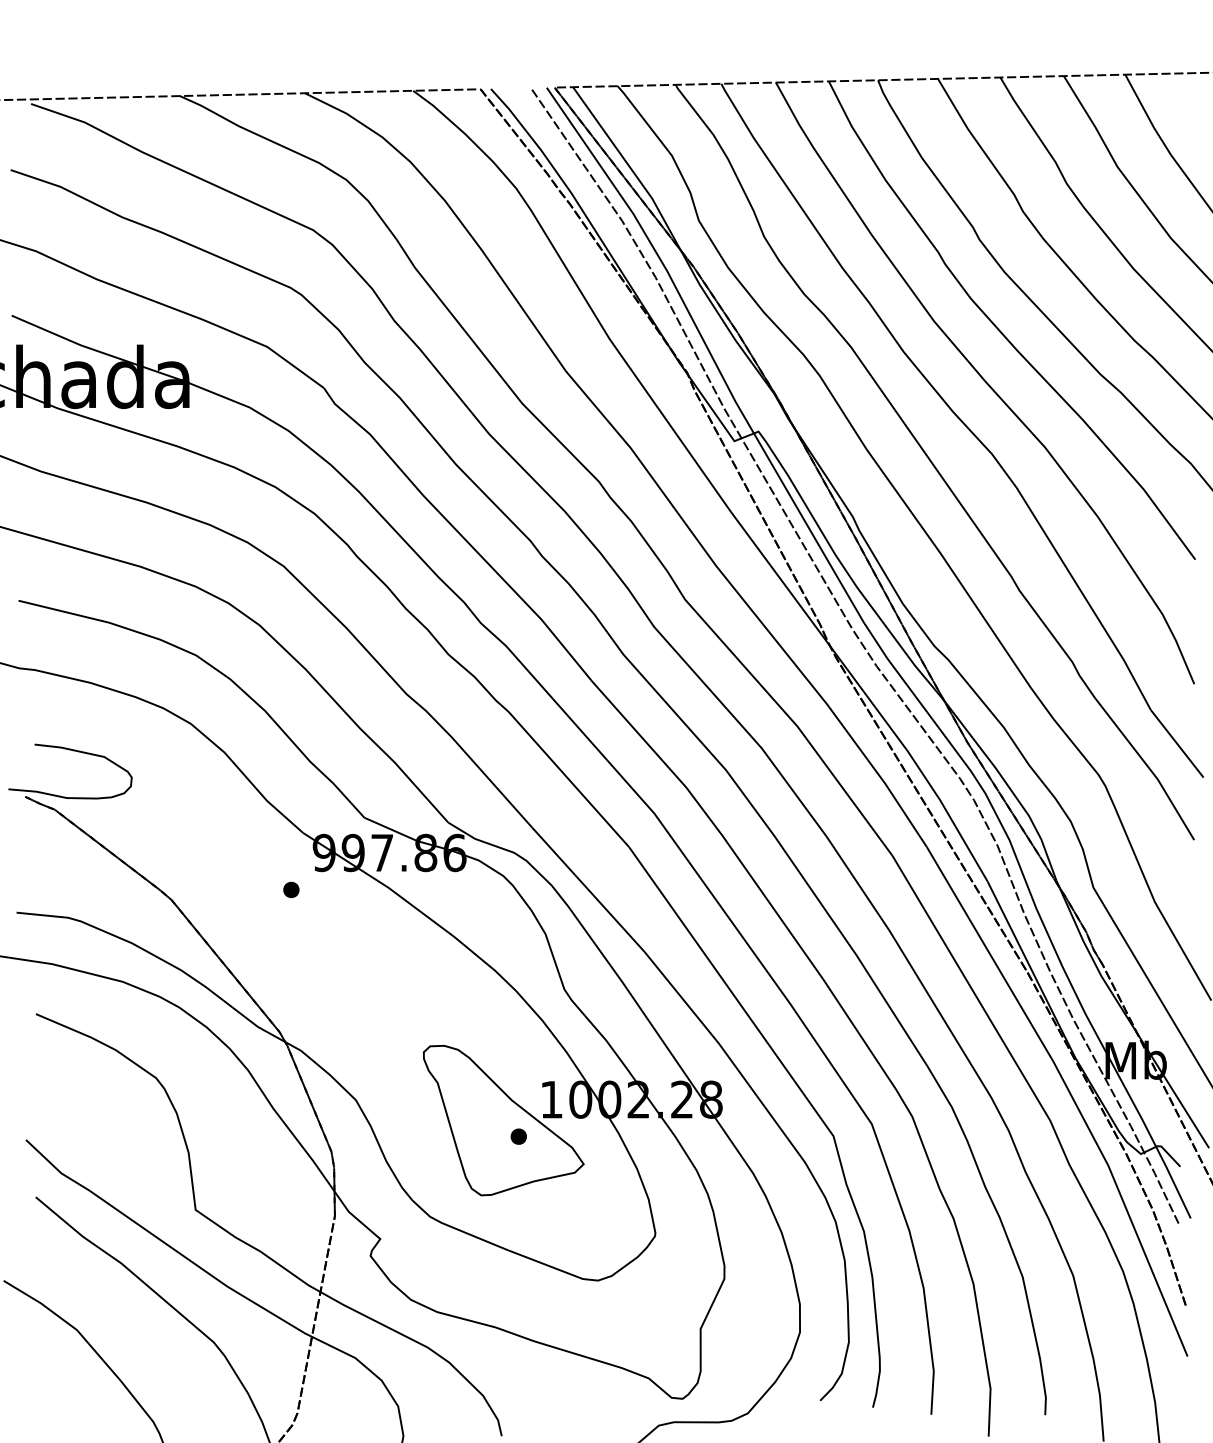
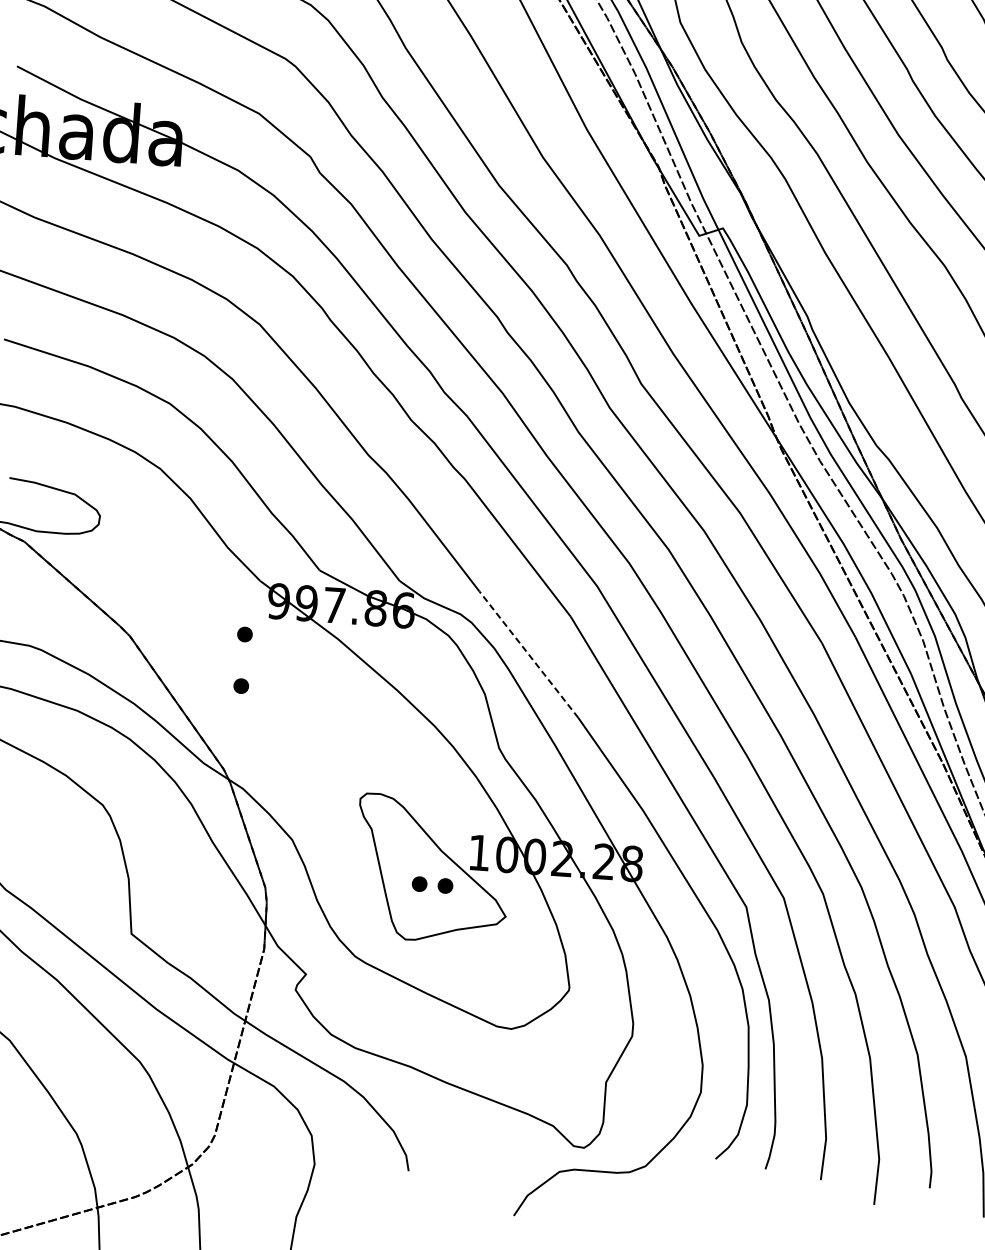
line: (588, 889) -> (529, 654), solid -> dashed
part: (291, 943) -> (241, 685), added
part: (491, 1136) -> (419, 883), added

